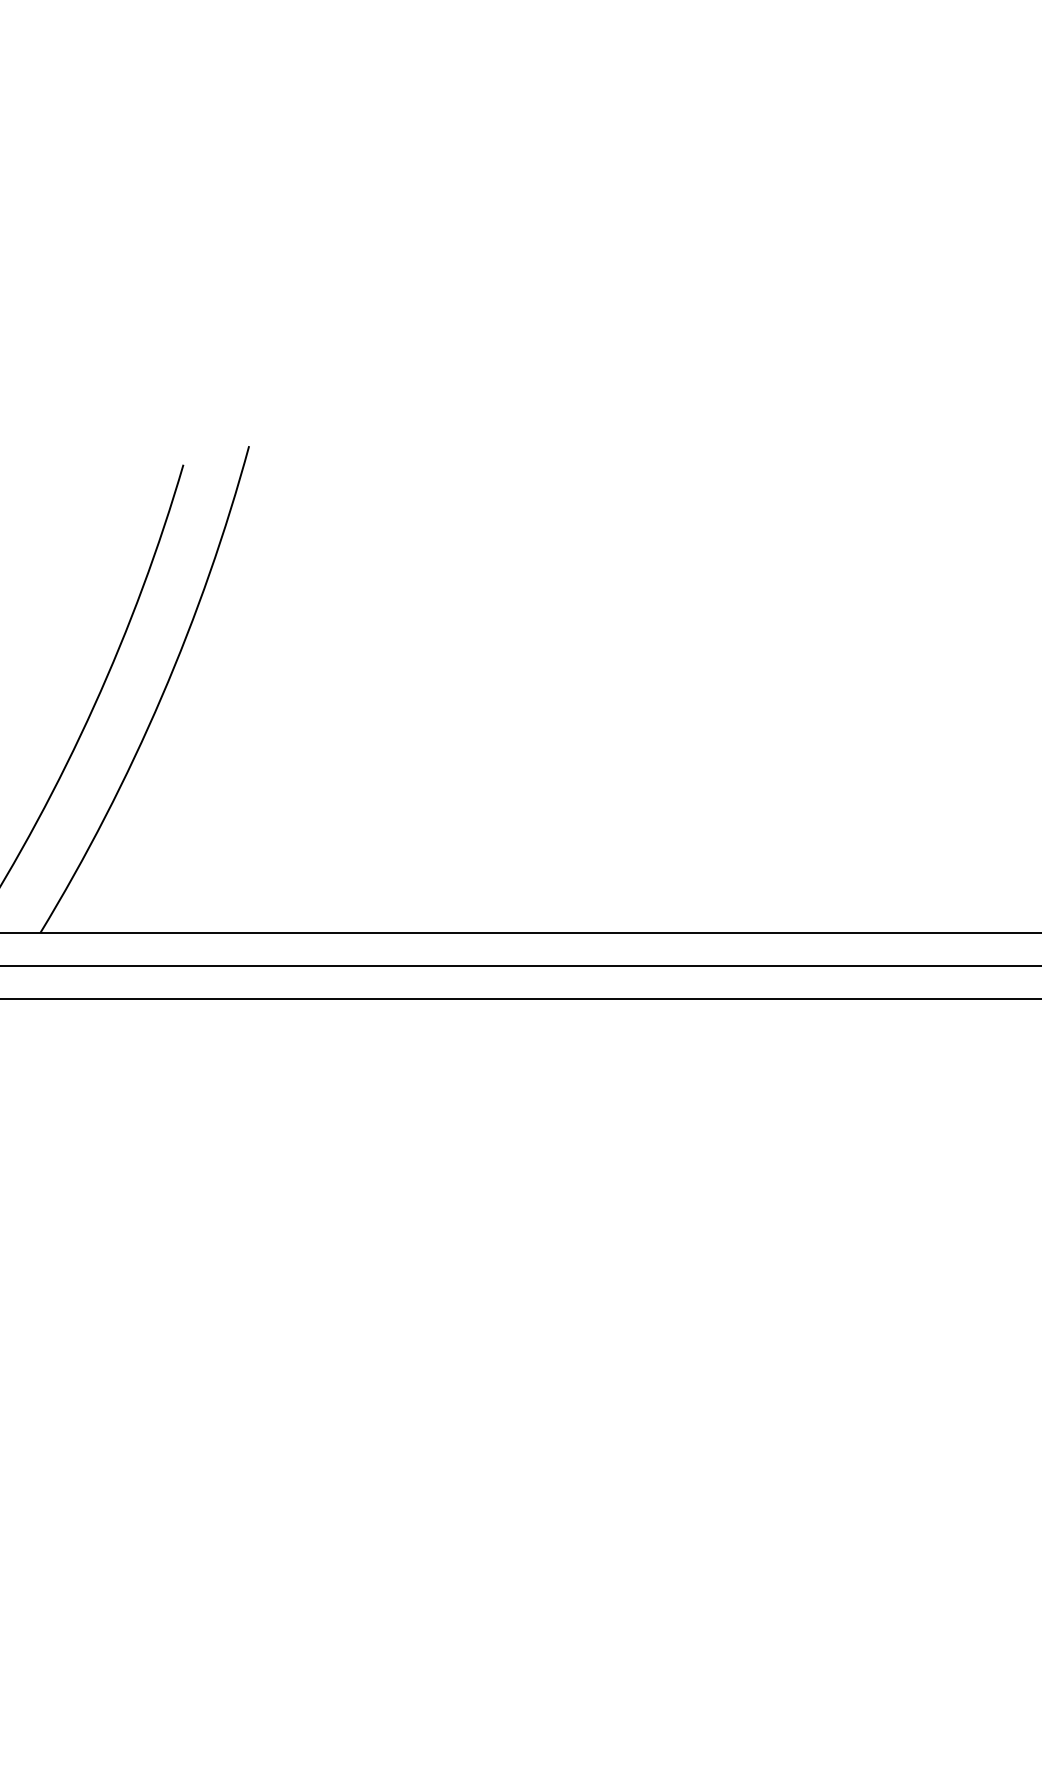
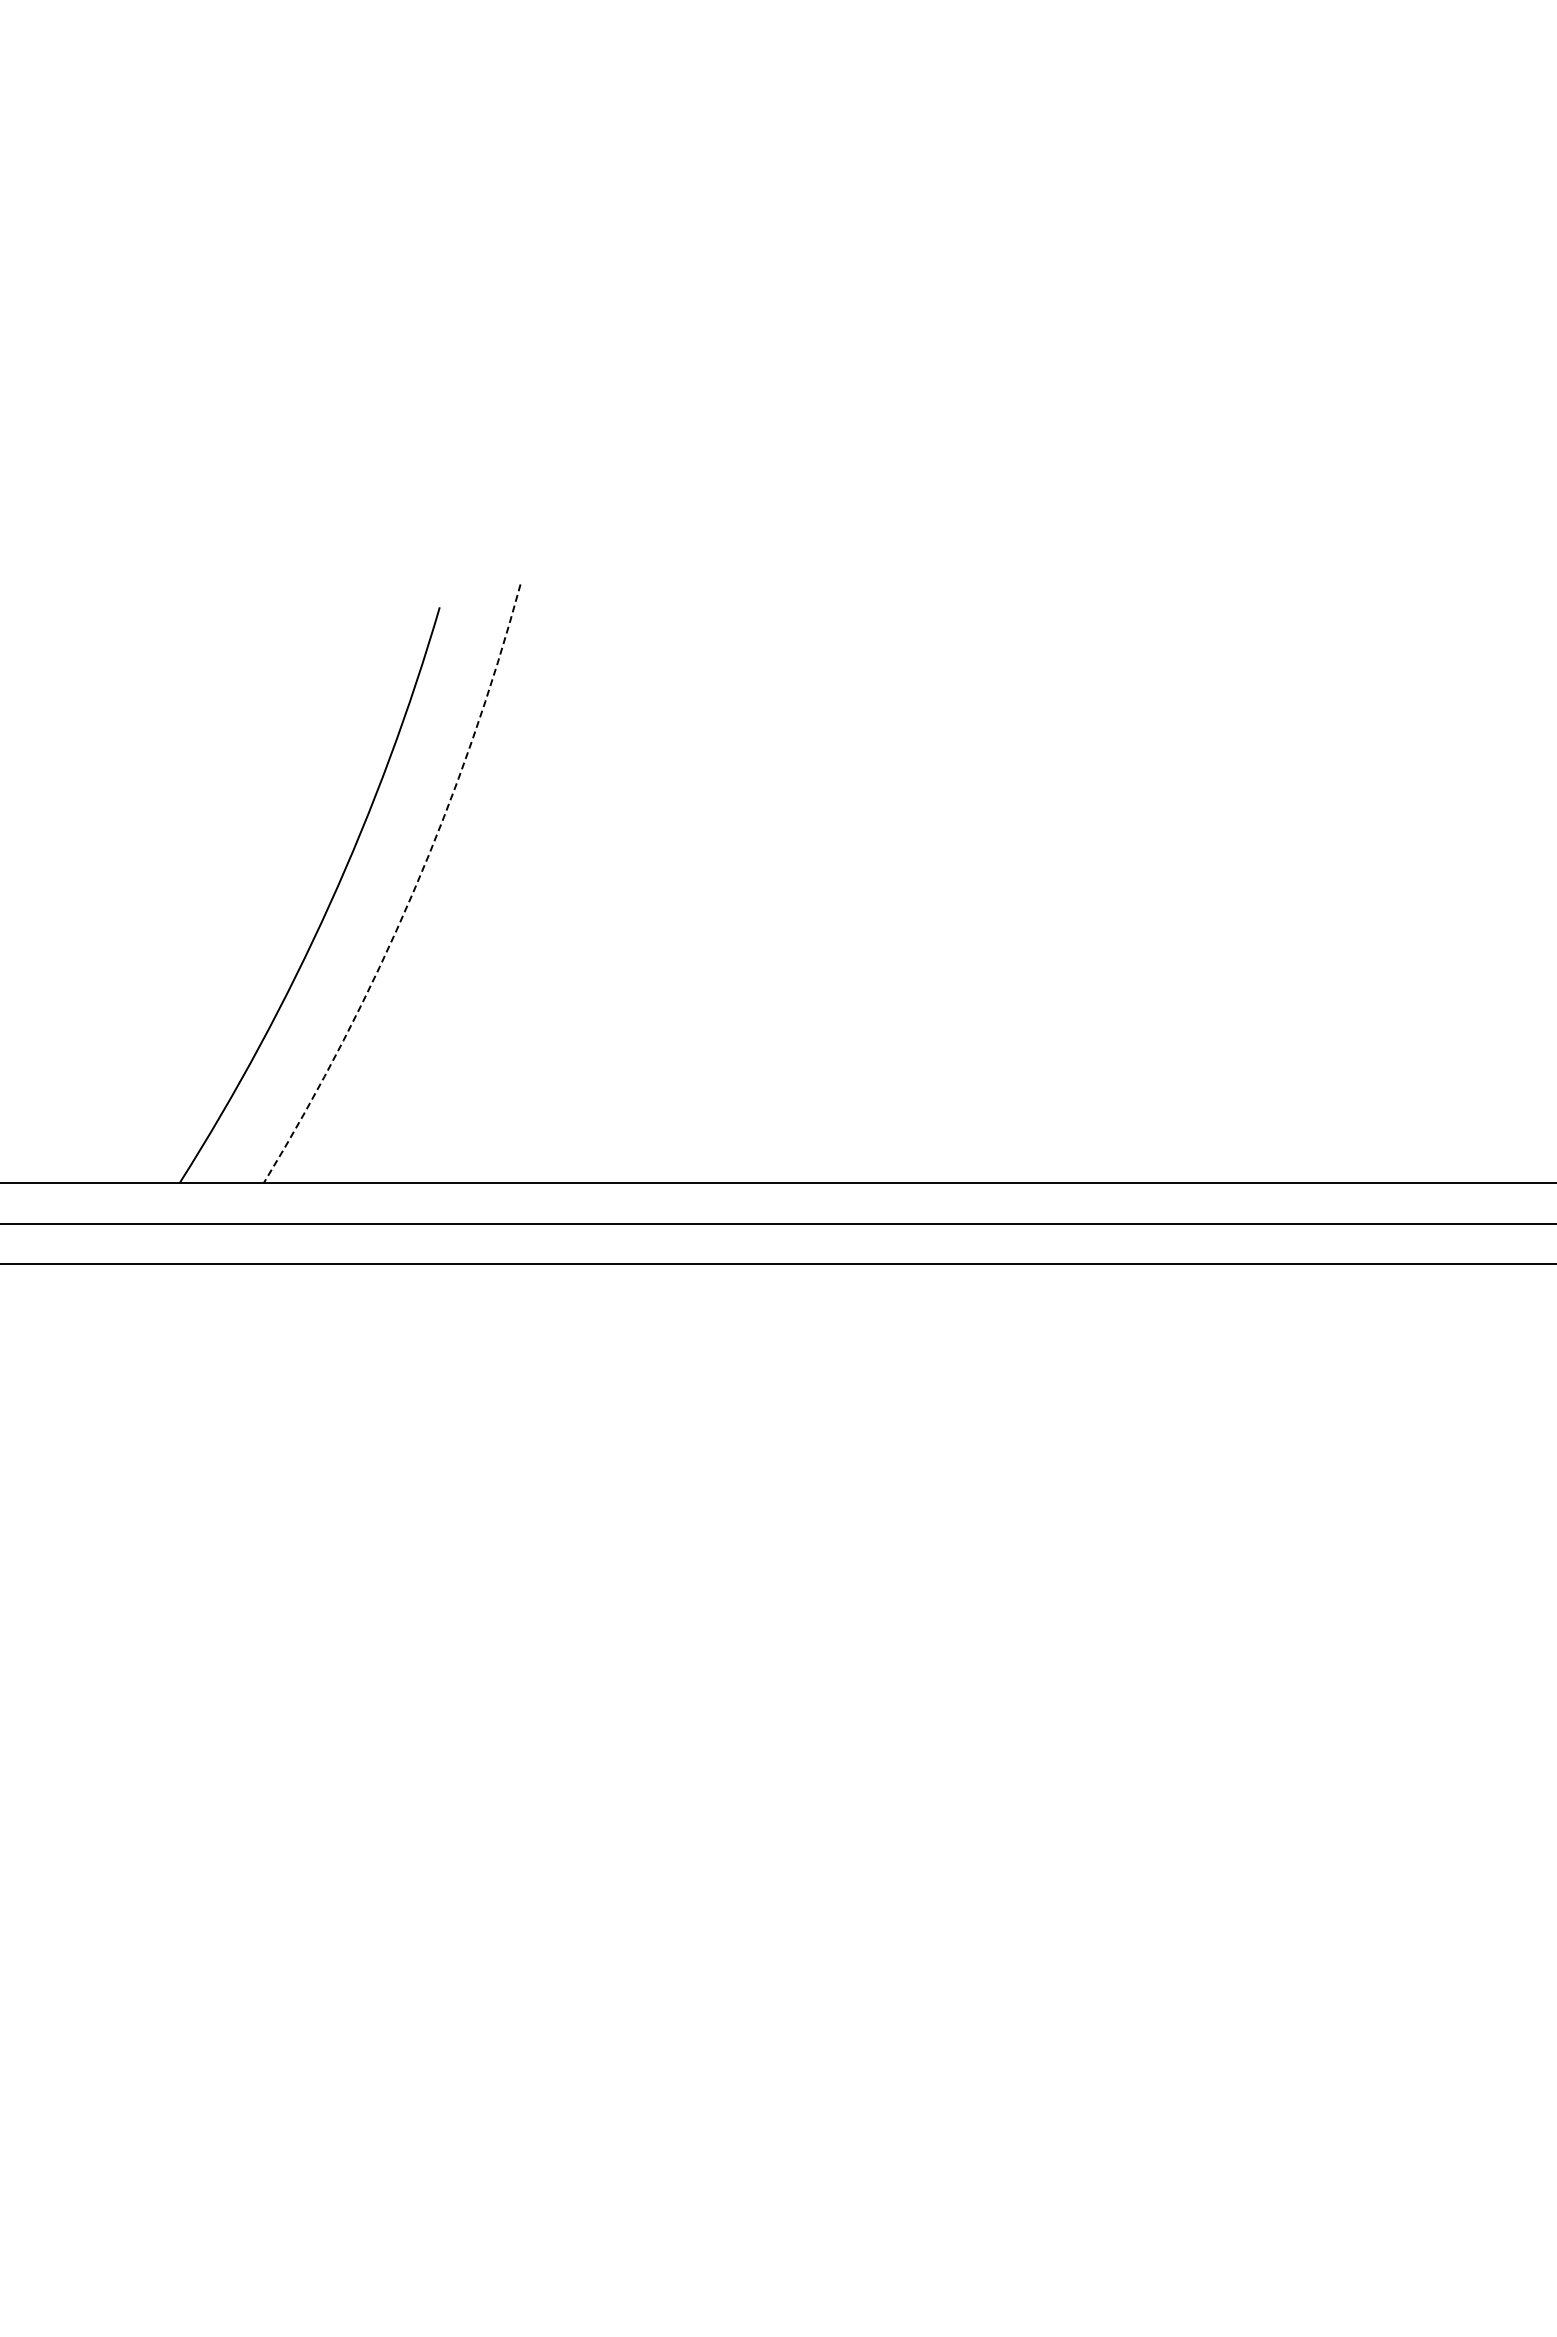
arc: (162, 696) -> (413, 892), solid -> dashed

